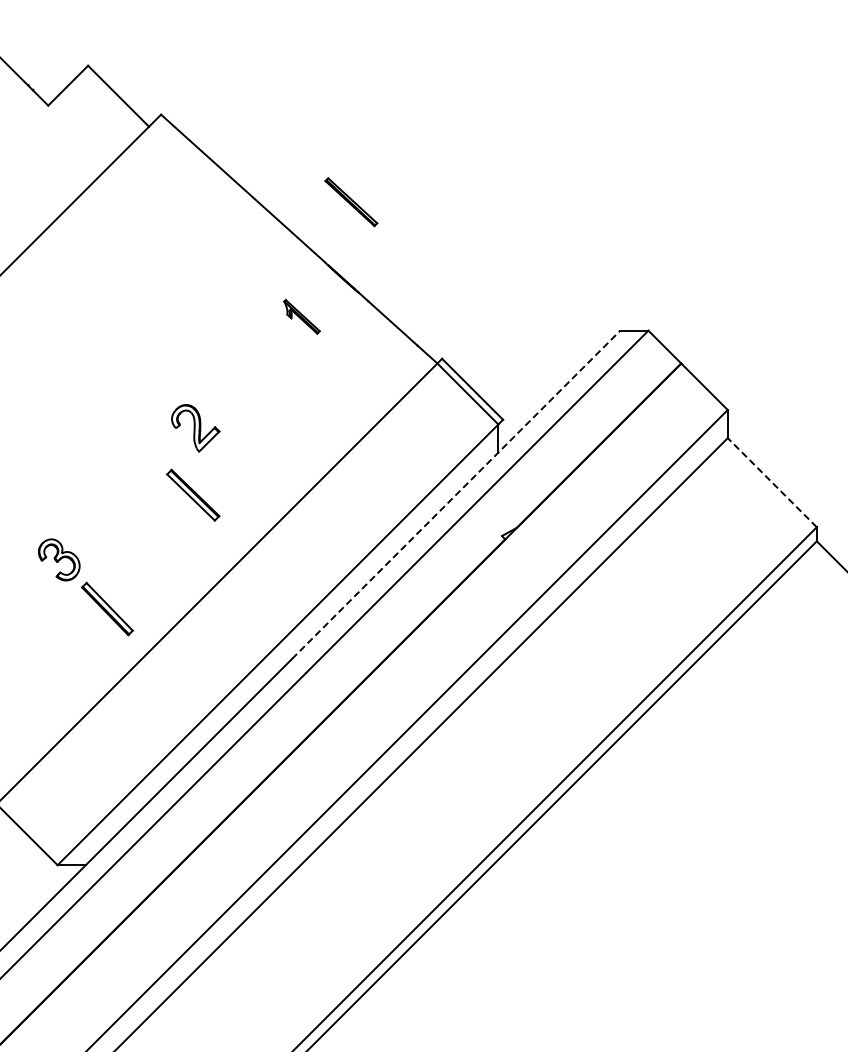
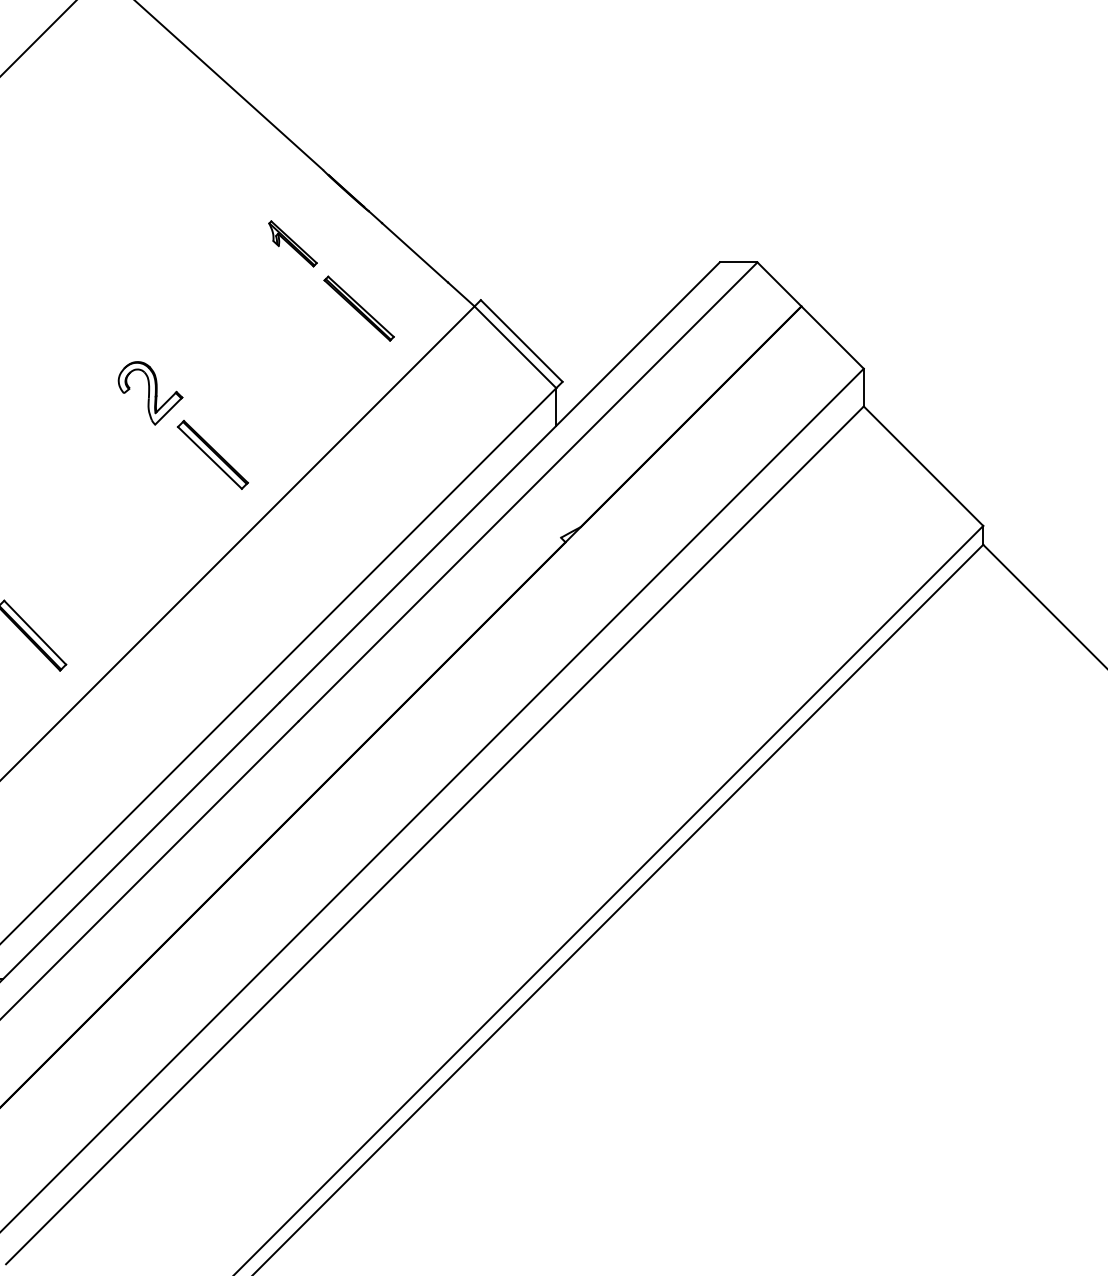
part: (351, 202) -> (359, 309), moved
line: (772, 482) -> (923, 465), dashed -> solid
part: (193, 494) -> (213, 453), moved
line: (456, 494) -> (500, 482), dashed -> solid

